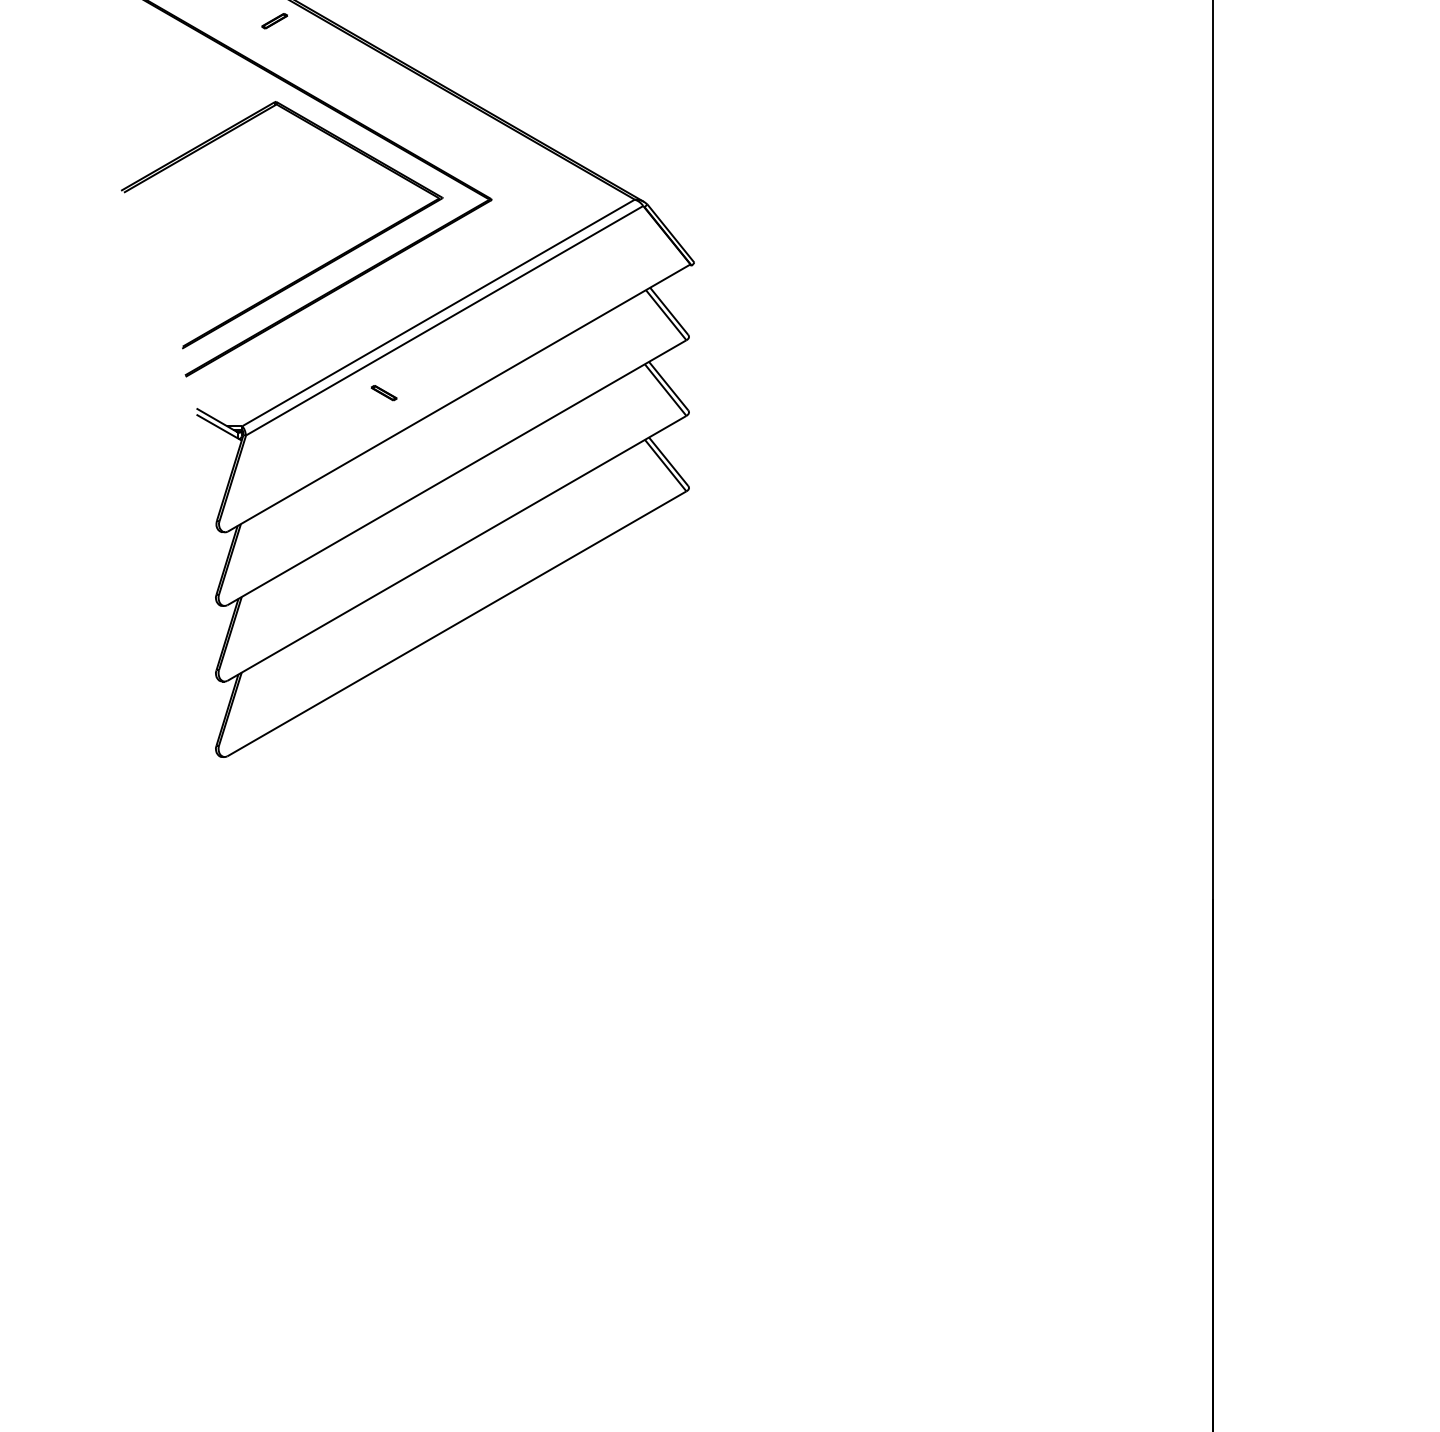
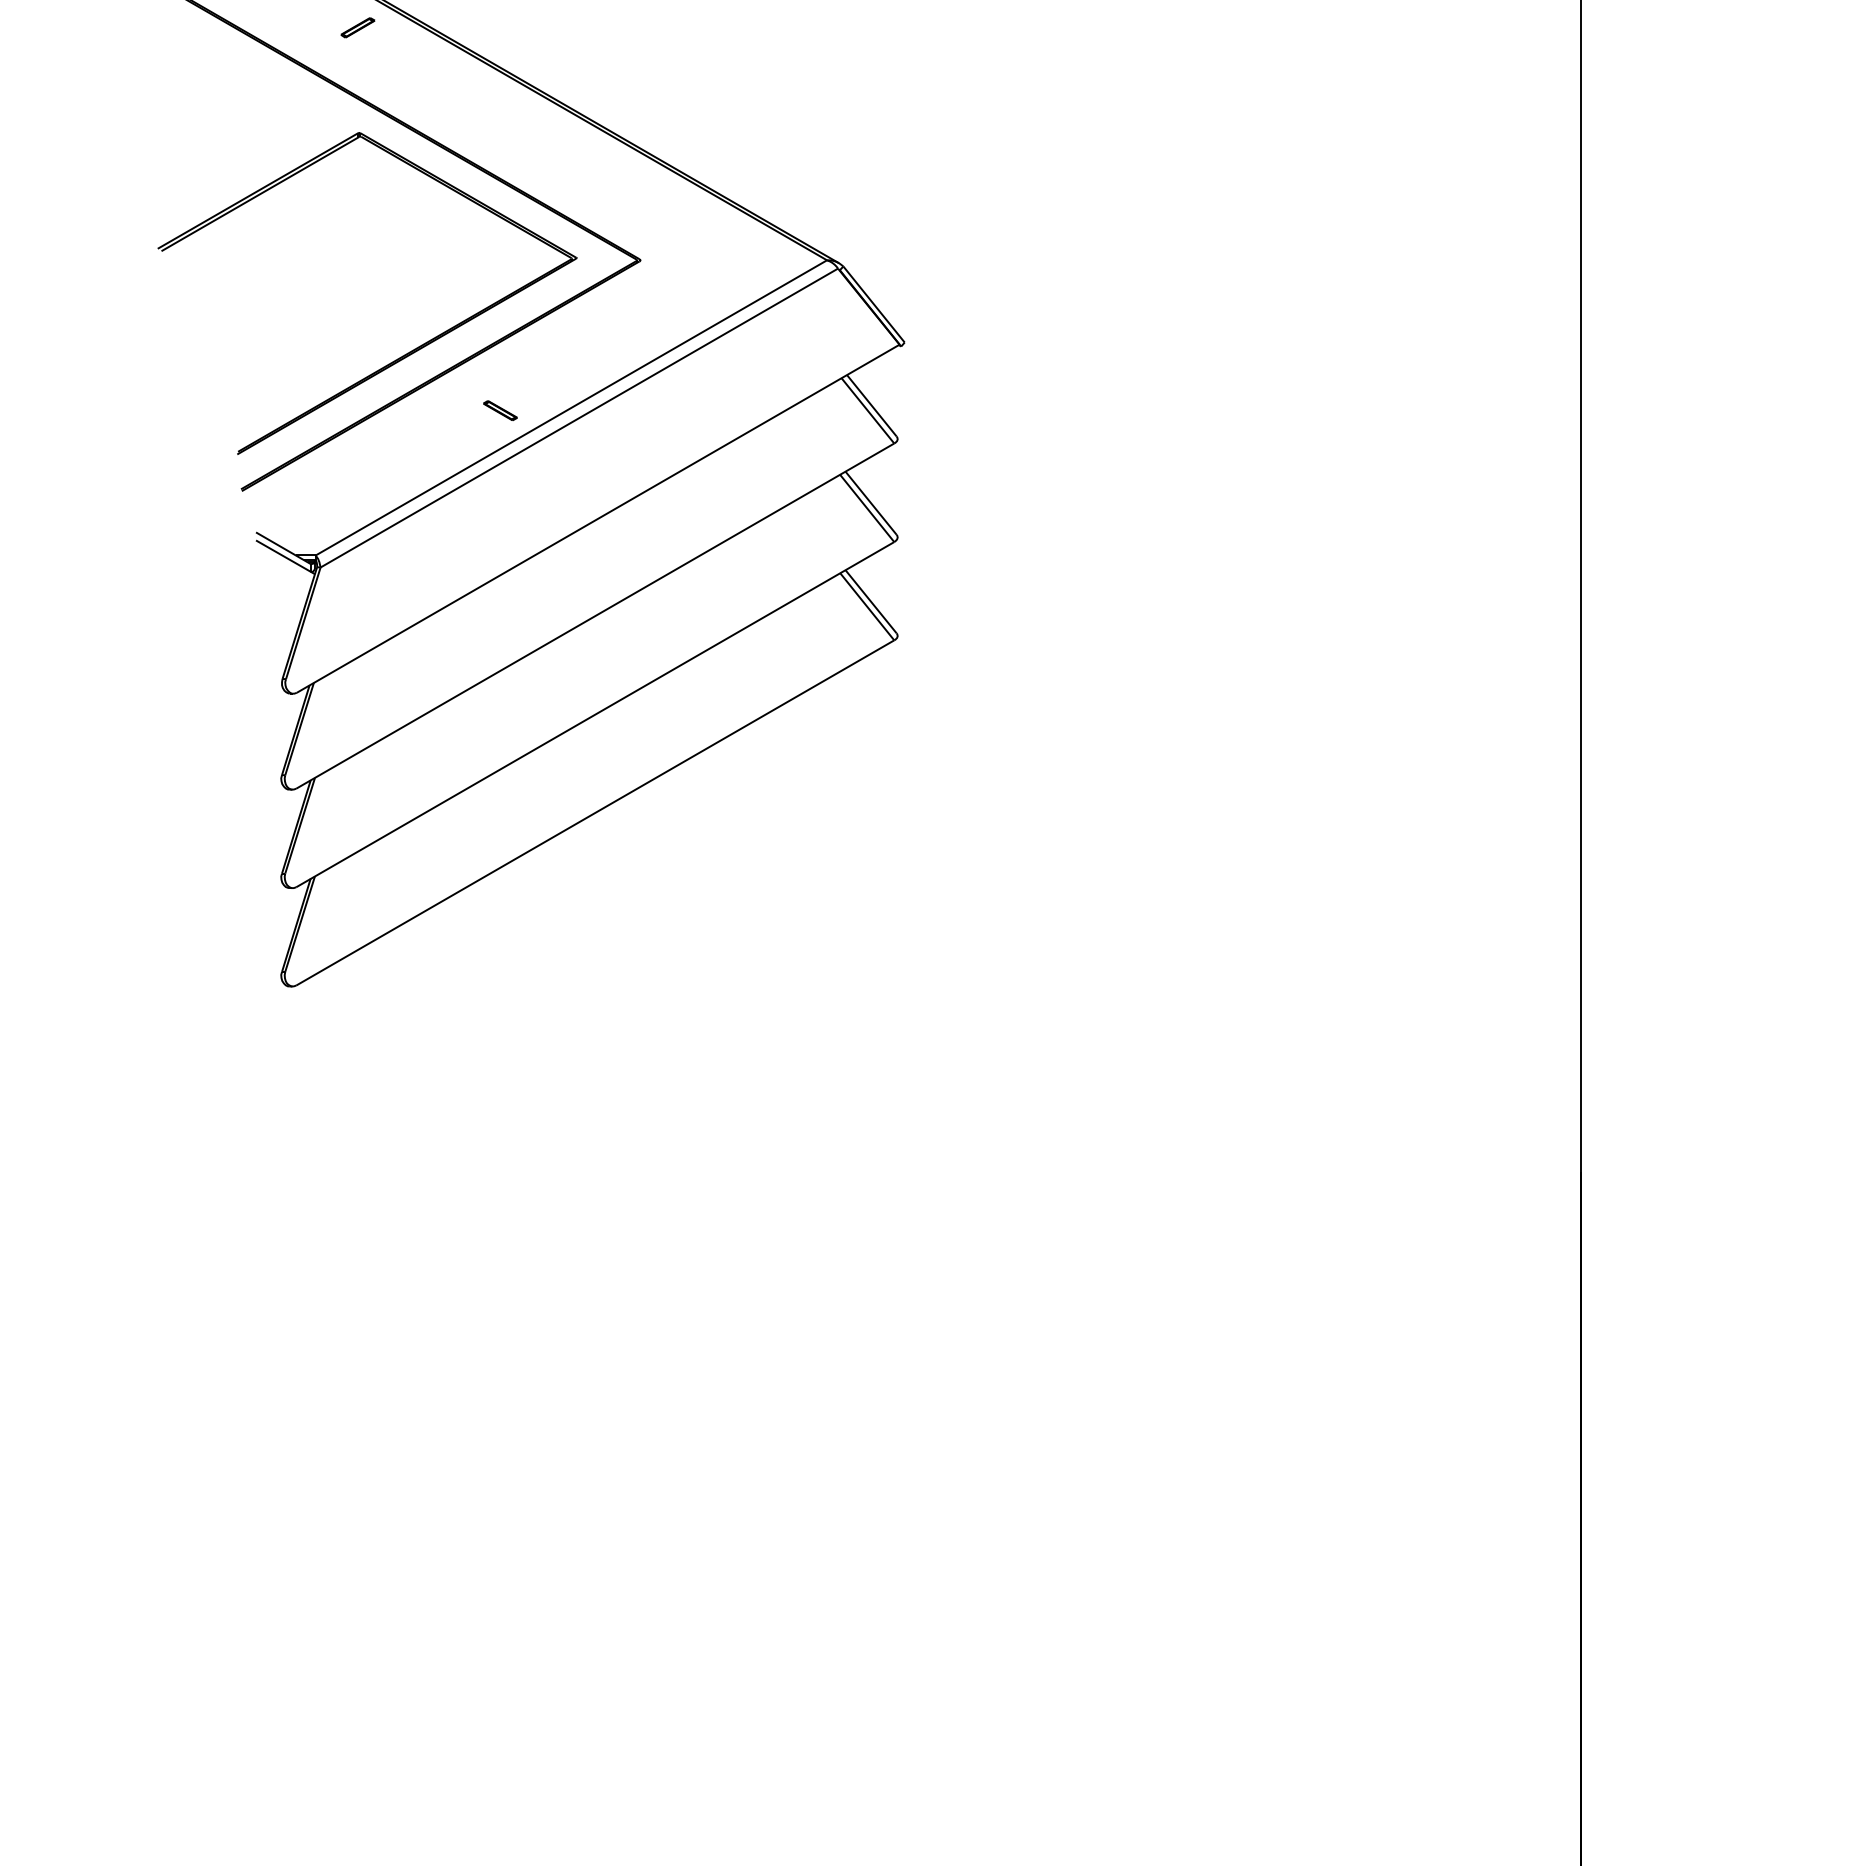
part: (383, 393) -> (499, 411), moved

